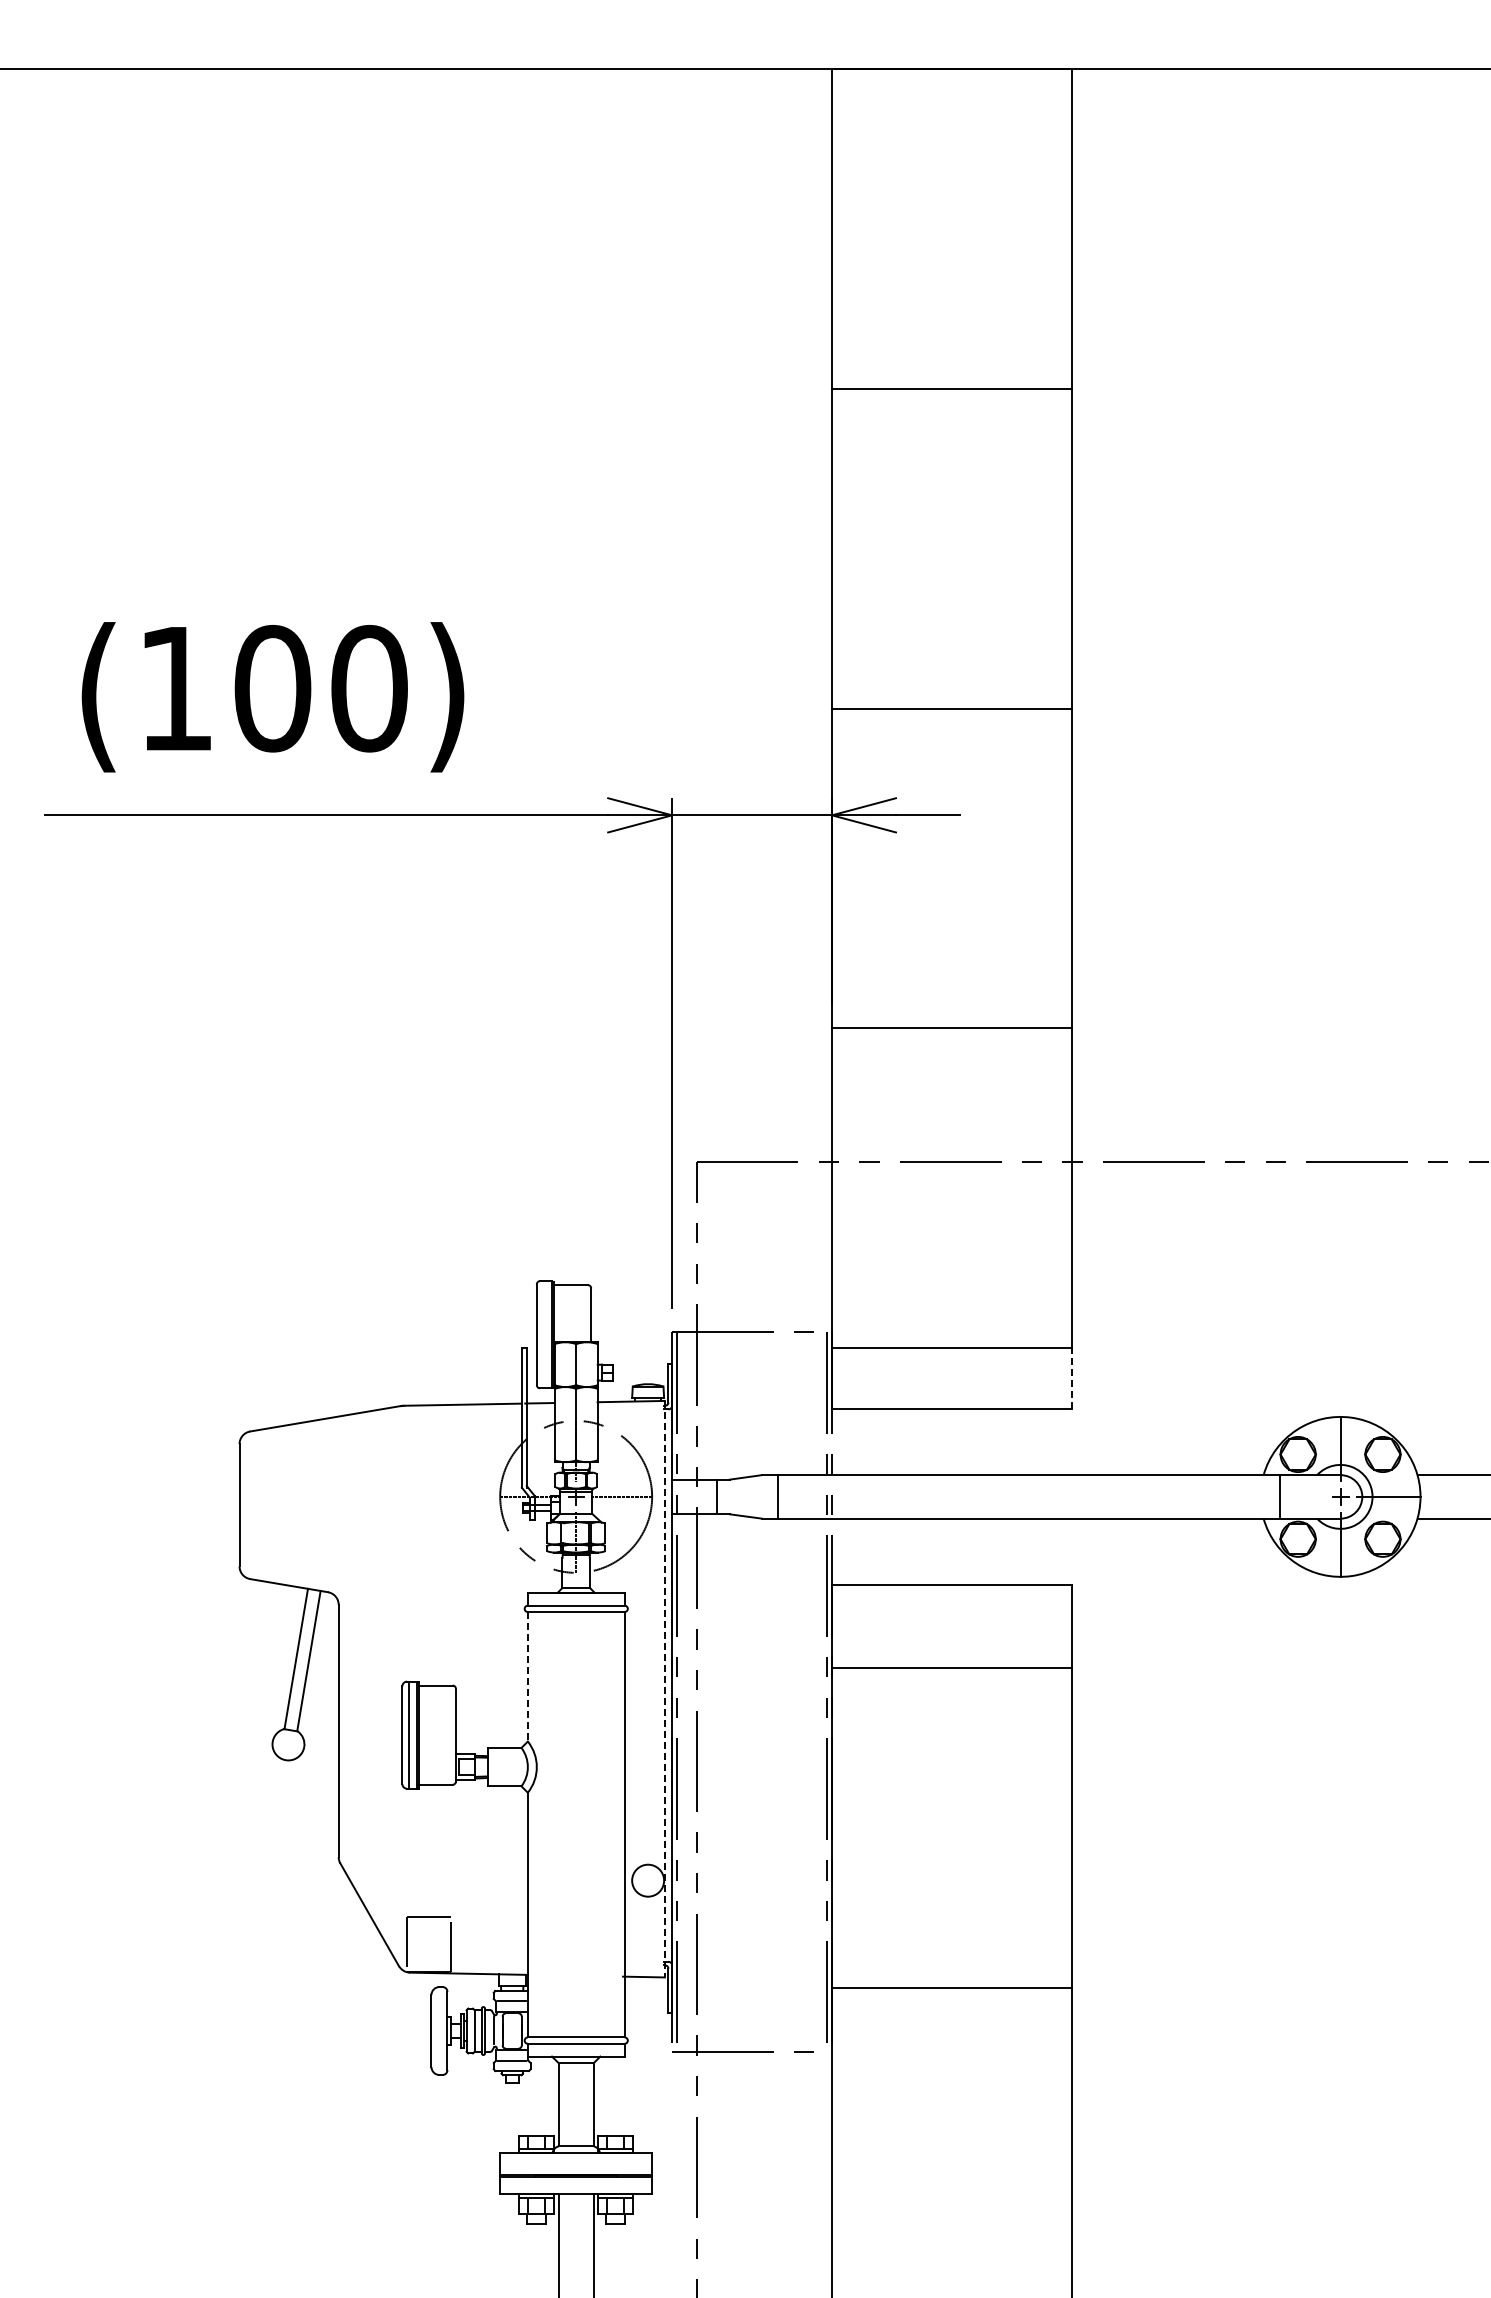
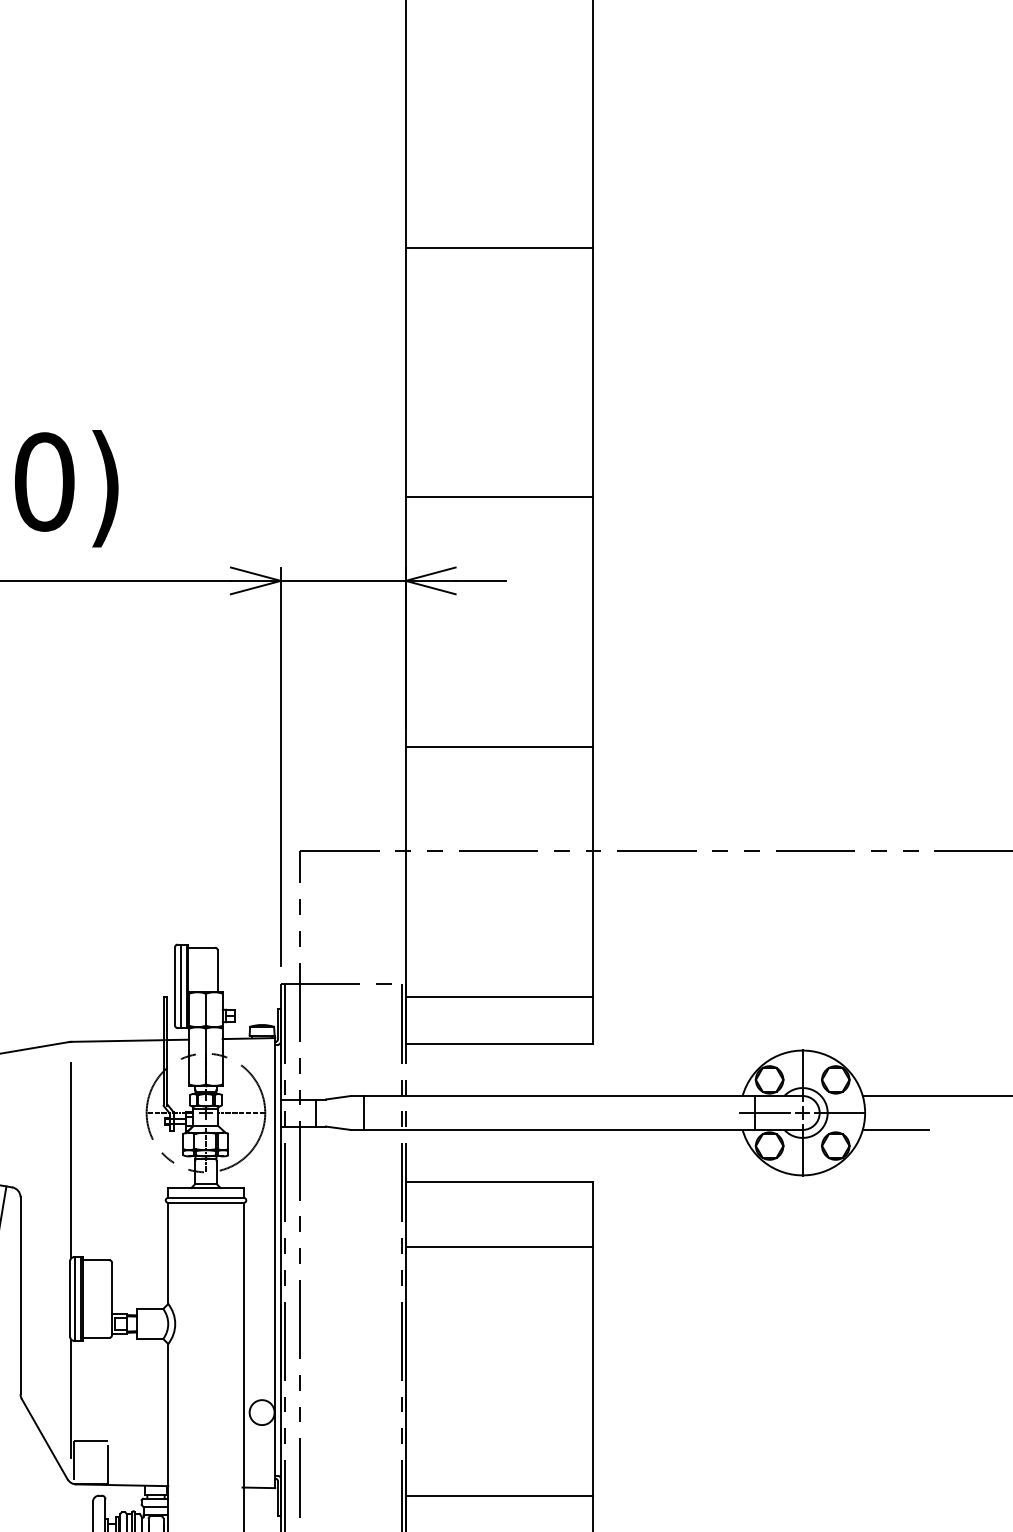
line: (544, 1334) -> (181, 986), added
line: (1071, 1378) -> (592, 1020), dashed -> solid
line: (1292, 1496) -> (765, 1112), added
line: (402, 1556) -> (70, 1159), added
line: (527, 1676) -> (167, 1253), dashed -> solid
line: (664, 1689) -> (274, 1263), dashed -> solid
line: (402, 1863) -> (70, 1399), added

